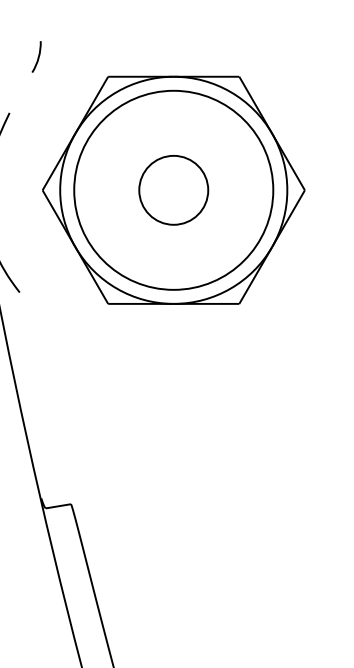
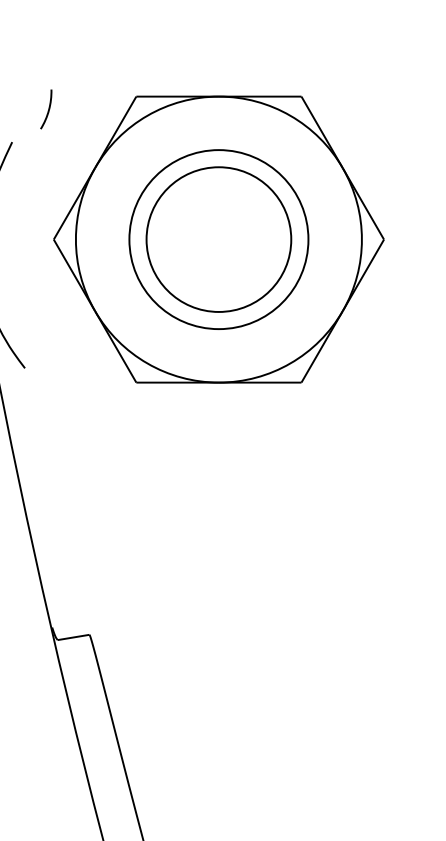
arc: (37, 57) -> (47, 110), moved
circle: (173, 189) -> (218, 238), size x1.67
circle: (173, 190) -> (218, 239), size x0.71

